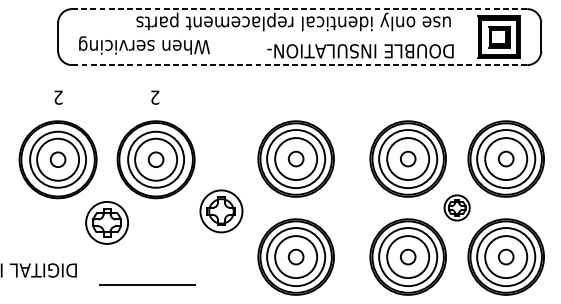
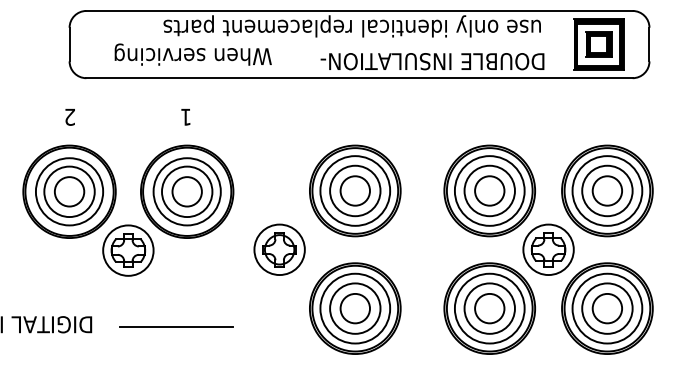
line: (300, 8) -> (360, 10), dashed -> solid
text: (143, 45) -> (192, 54), moved
line: (299, 65) -> (359, 78), dashed -> solid
text: (155, 97) -> (186, 116), 2 -> 1
circle: (296, 158) -> (355, 190), size x1.67
circle: (407, 158) -> (489, 190), size x1.67
circle: (506, 158) -> (607, 190), size x1.67
circle: (58, 159) -> (69, 191), size x1.67
circle: (155, 159) -> (186, 191), size x1.67
part: (457, 207) -> (548, 249), size x1.67
part: (221, 211) -> (279, 249), moved
part: (107, 222) -> (128, 250), moved
circle: (296, 256) -> (355, 308), size x1.67
circle: (407, 256) -> (489, 308), size x1.67
circle: (506, 256) -> (607, 308), size x1.67
line: (147, 284) -> (176, 326), moved

